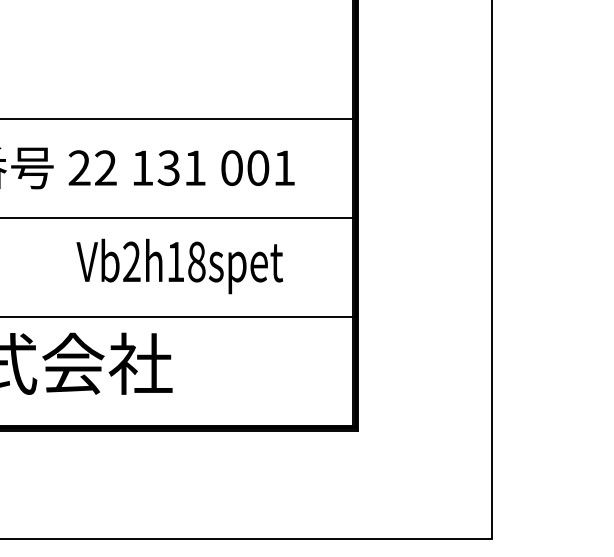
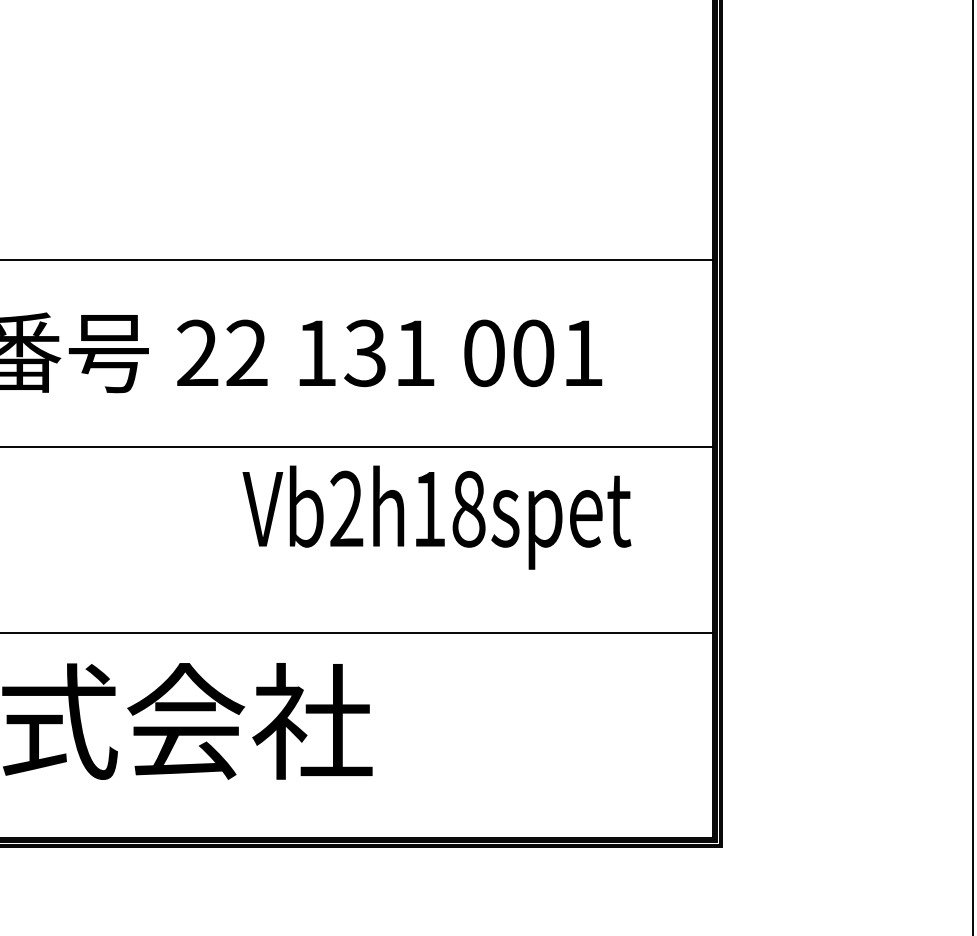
text: (179, 266) -> (436, 517), moved

